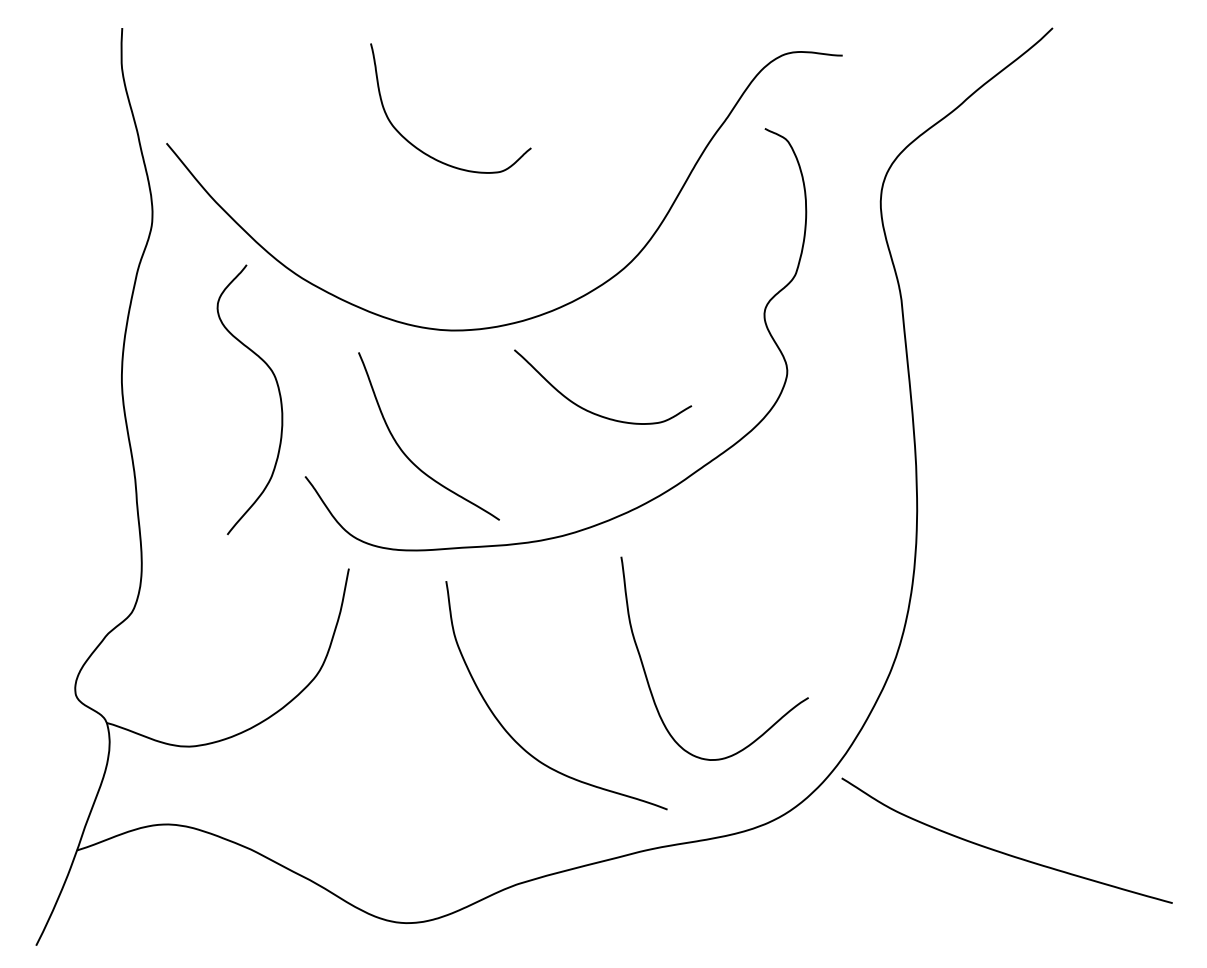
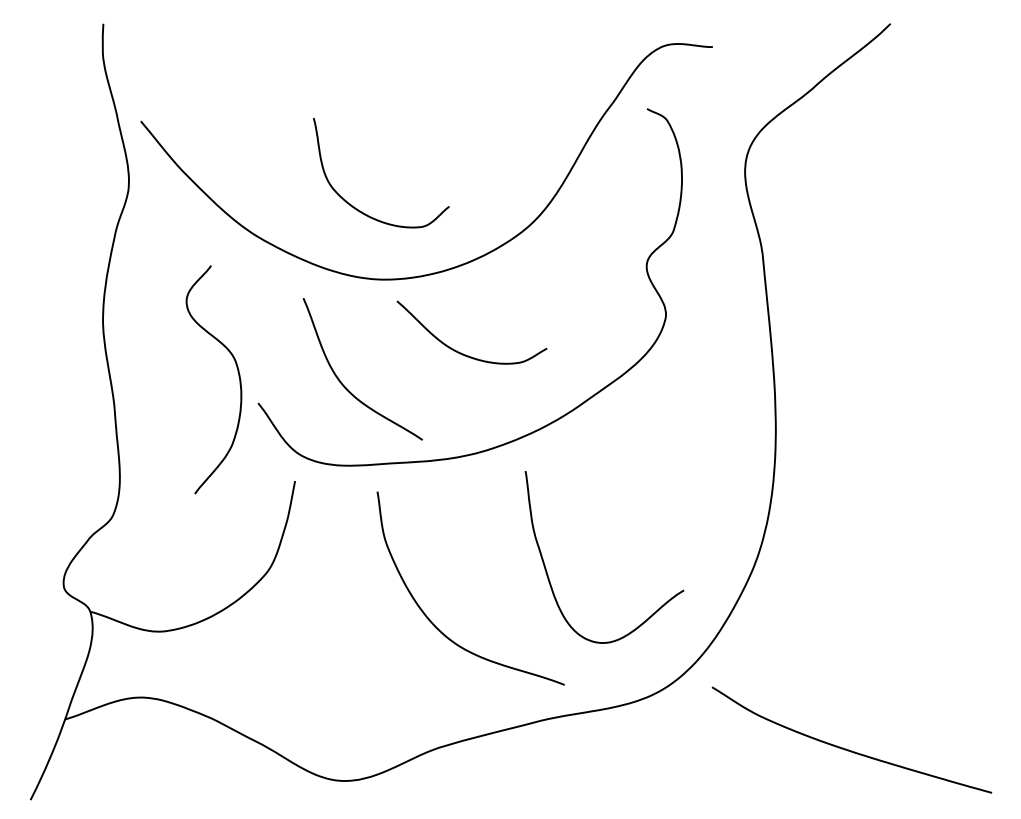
curve: (422, 150) -> (357, 208), moved
curve: (278, 393) -> (238, 374), moved
curve: (594, 412) -> (464, 354), moved
curve: (1001, 851) -> (847, 749), moved

